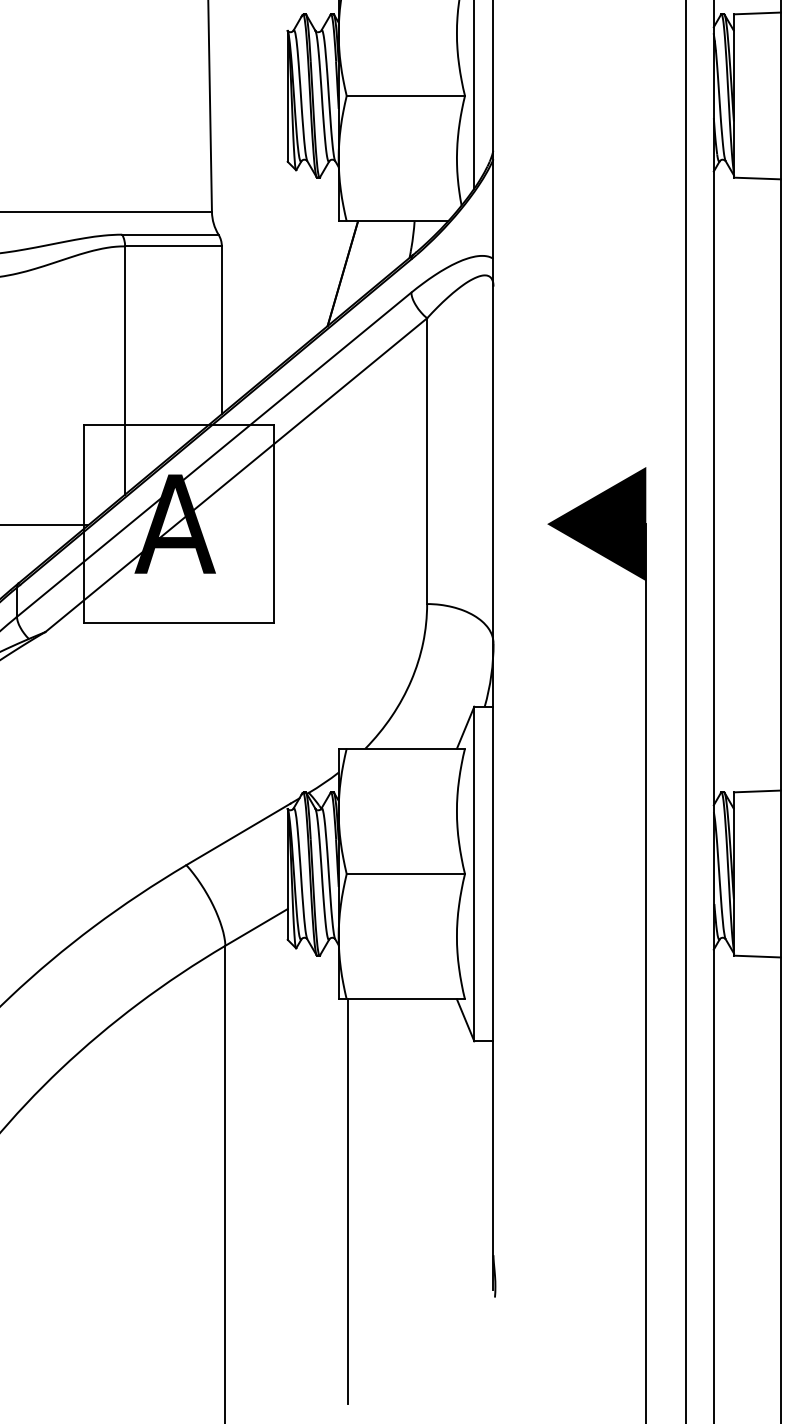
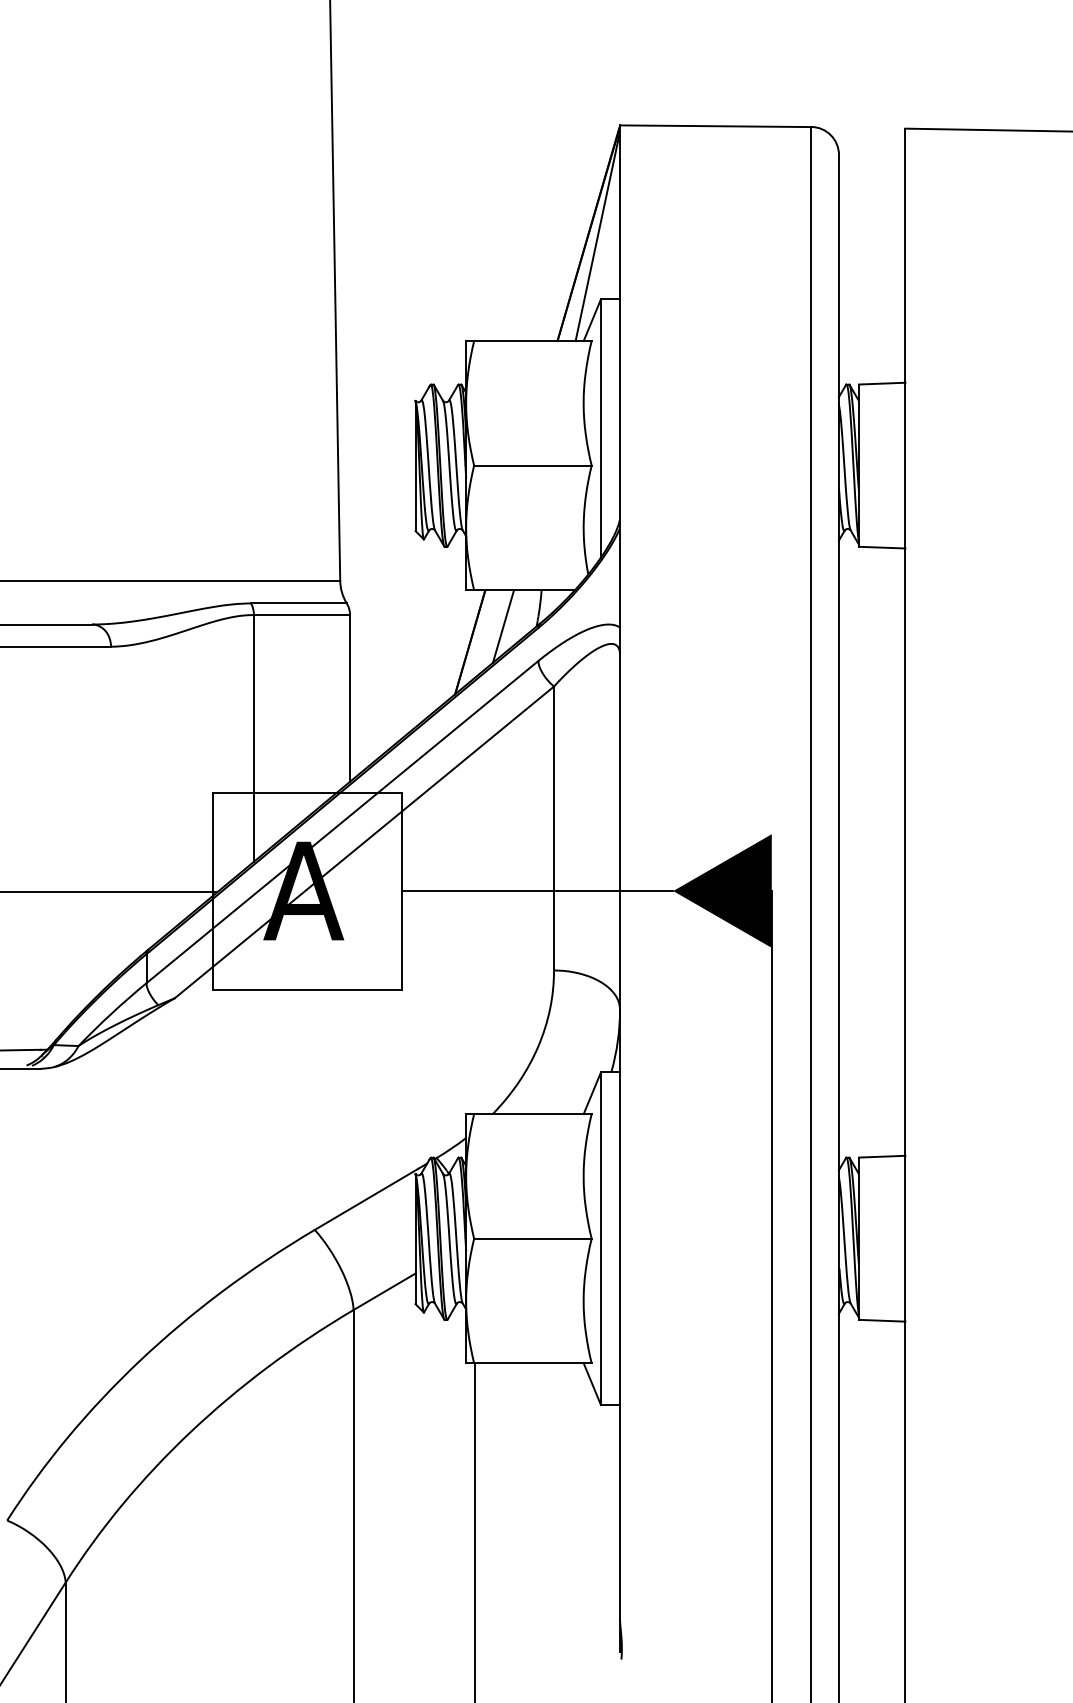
line: (376, 257) -> (503, 626), added
line: (410, 524) -> (537, 891), added

